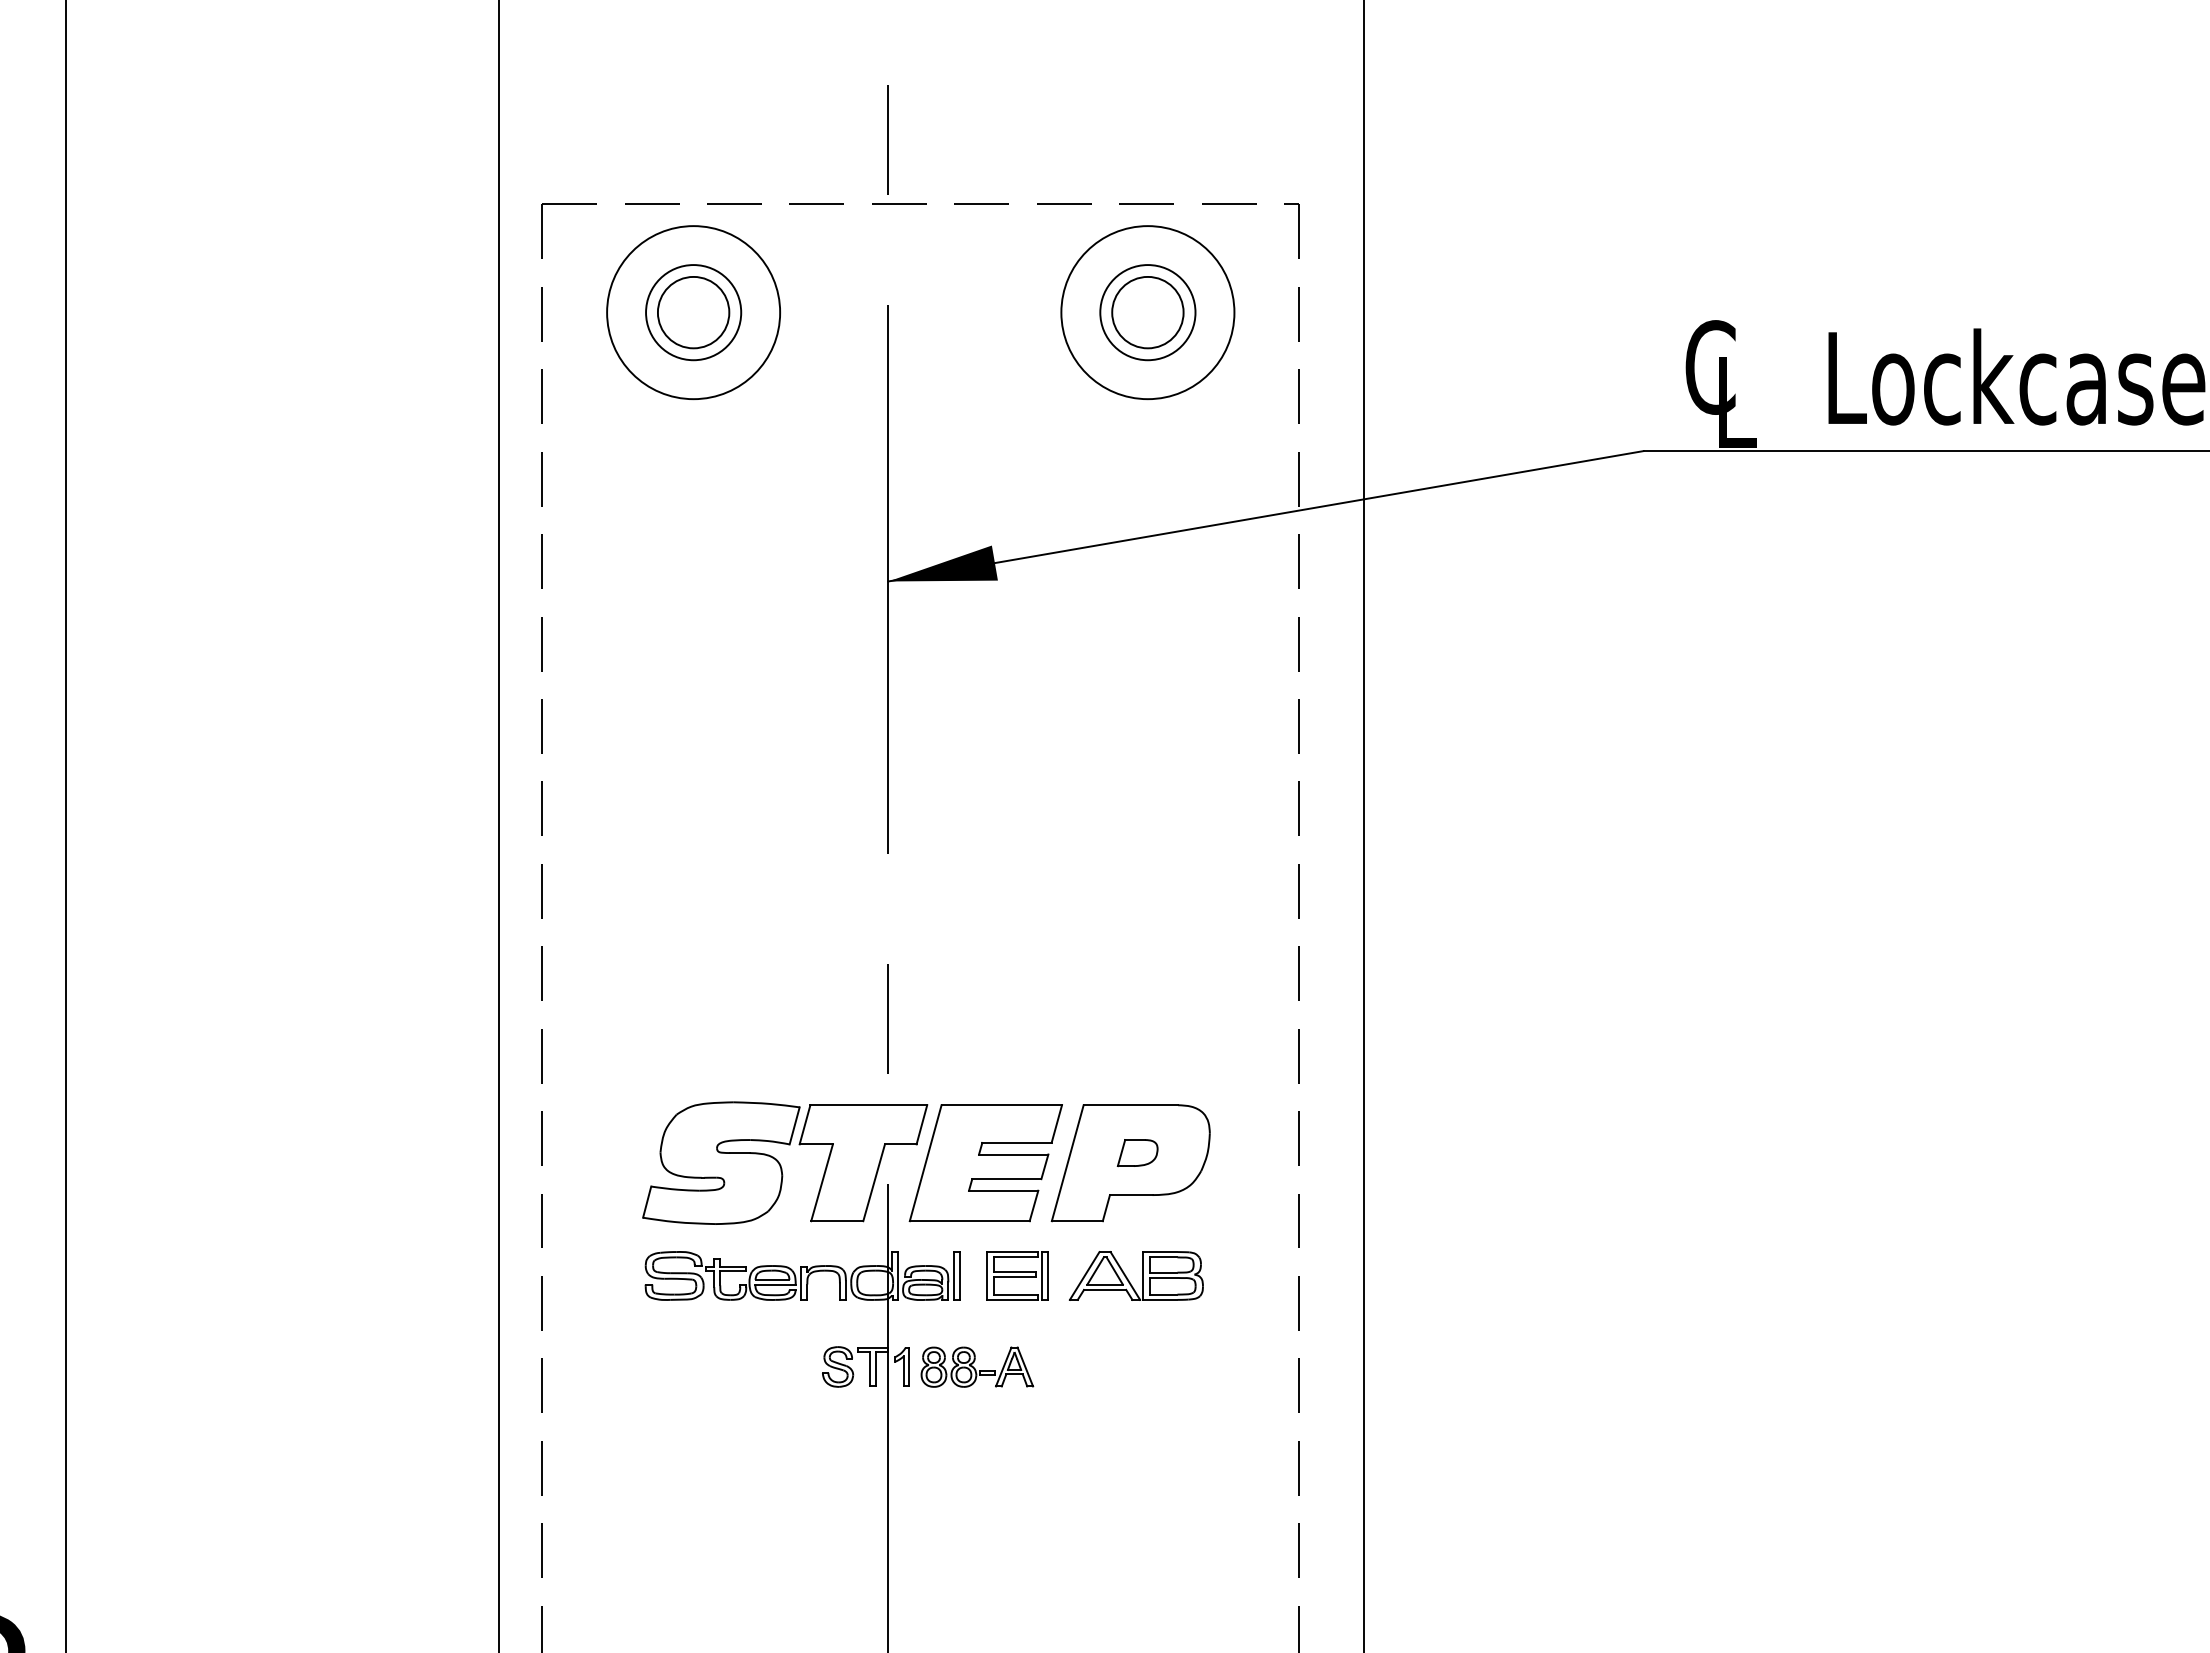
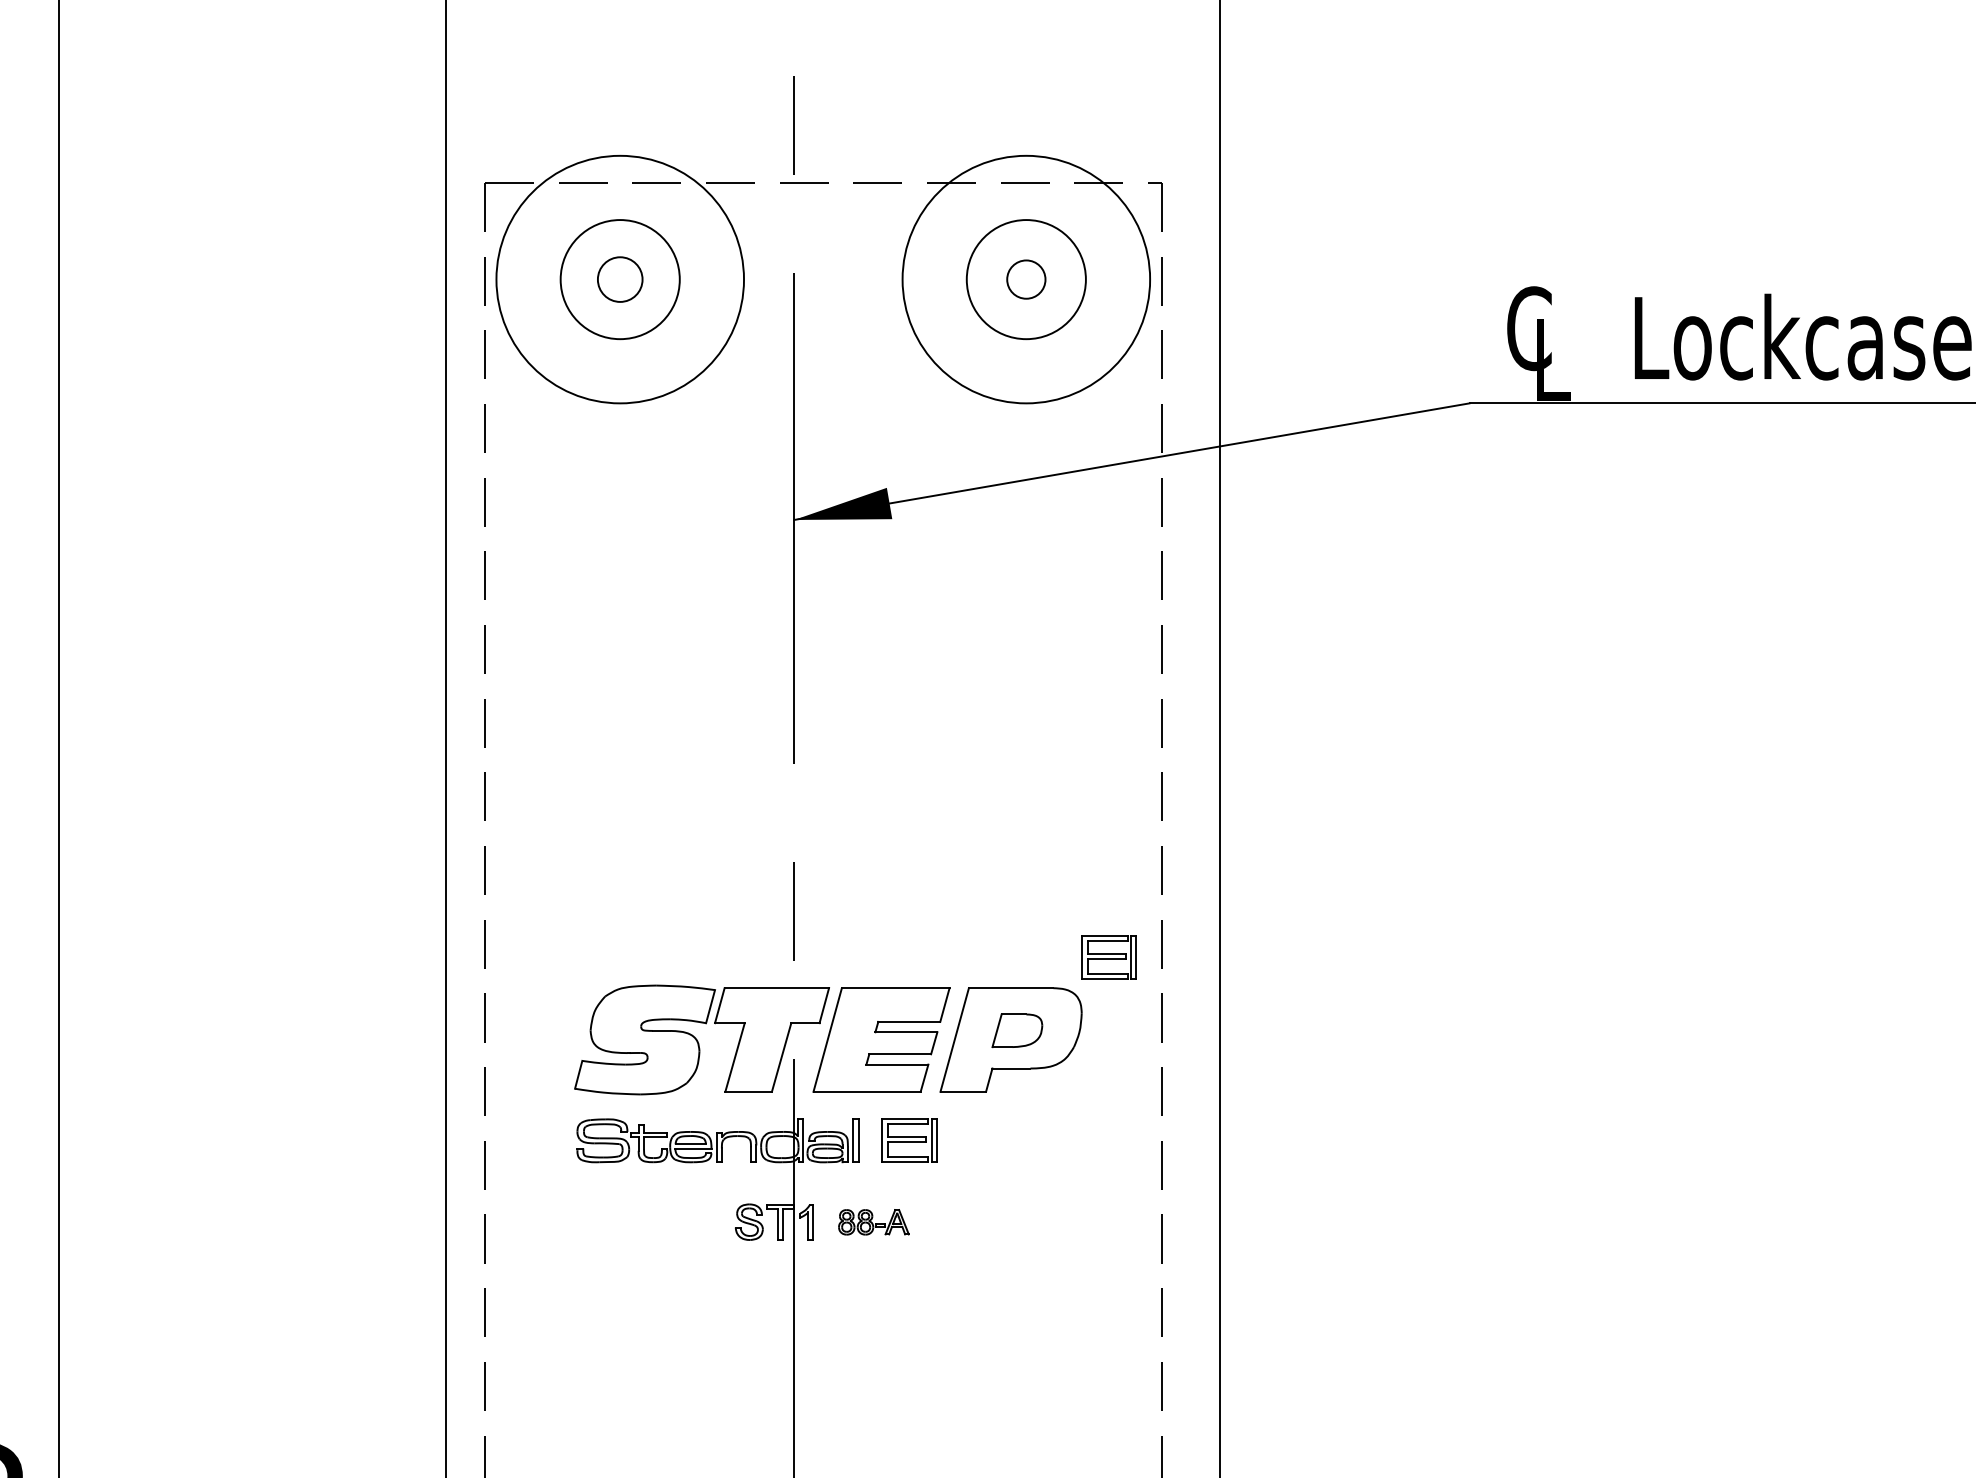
circle: (693, 312) -> (620, 279), size x0.7
circle: (693, 312) -> (620, 279), size x1.4
circle: (693, 312) -> (620, 279), size x1.6
circle: (1147, 312) -> (1025, 279), size x0.6
circle: (1147, 312) -> (1025, 279), size x1.4
circle: (1147, 312) -> (1025, 279), size x1.6
part: (1240, 1070) -> (1109, 957), added
part: (1137, 1153) -> (1017, 1031), size x1.4
part: (1142, 1275) -> (1021, 1140), removed
part: (977, 1366) -> (874, 1221), size x0.7

